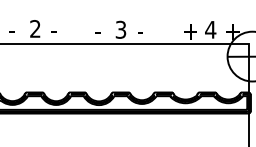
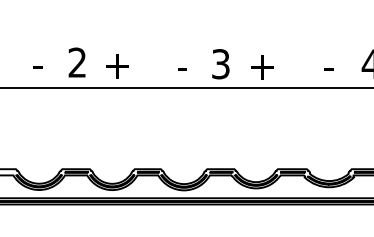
text: (58, 31) -> (116, 66), - -> +
text: (144, 31) -> (260, 66), - -> +
text: (189, 31) -> (335, 66), + -> -

